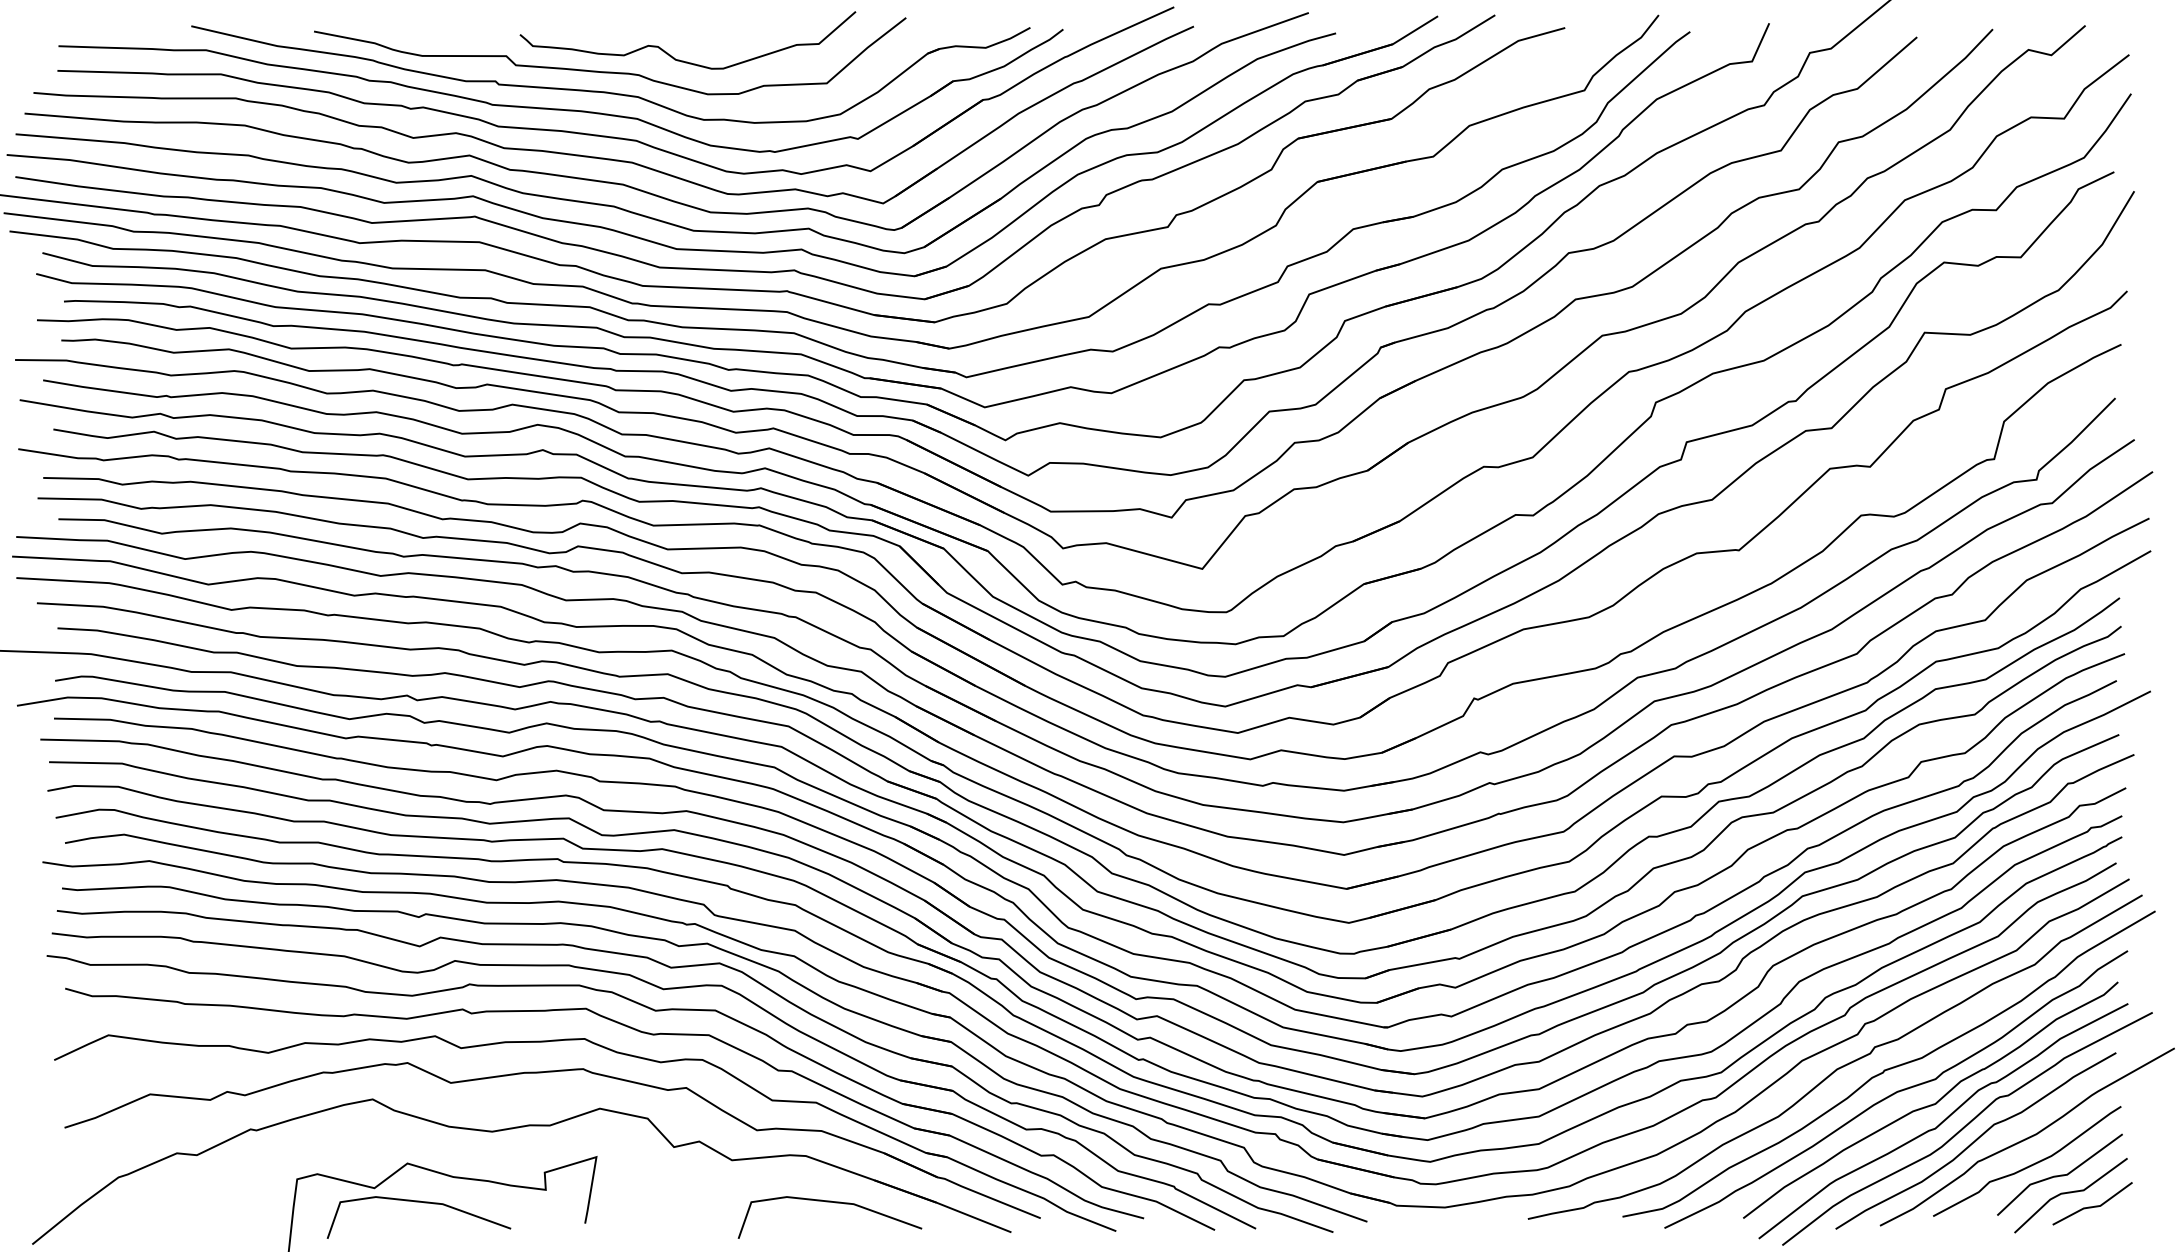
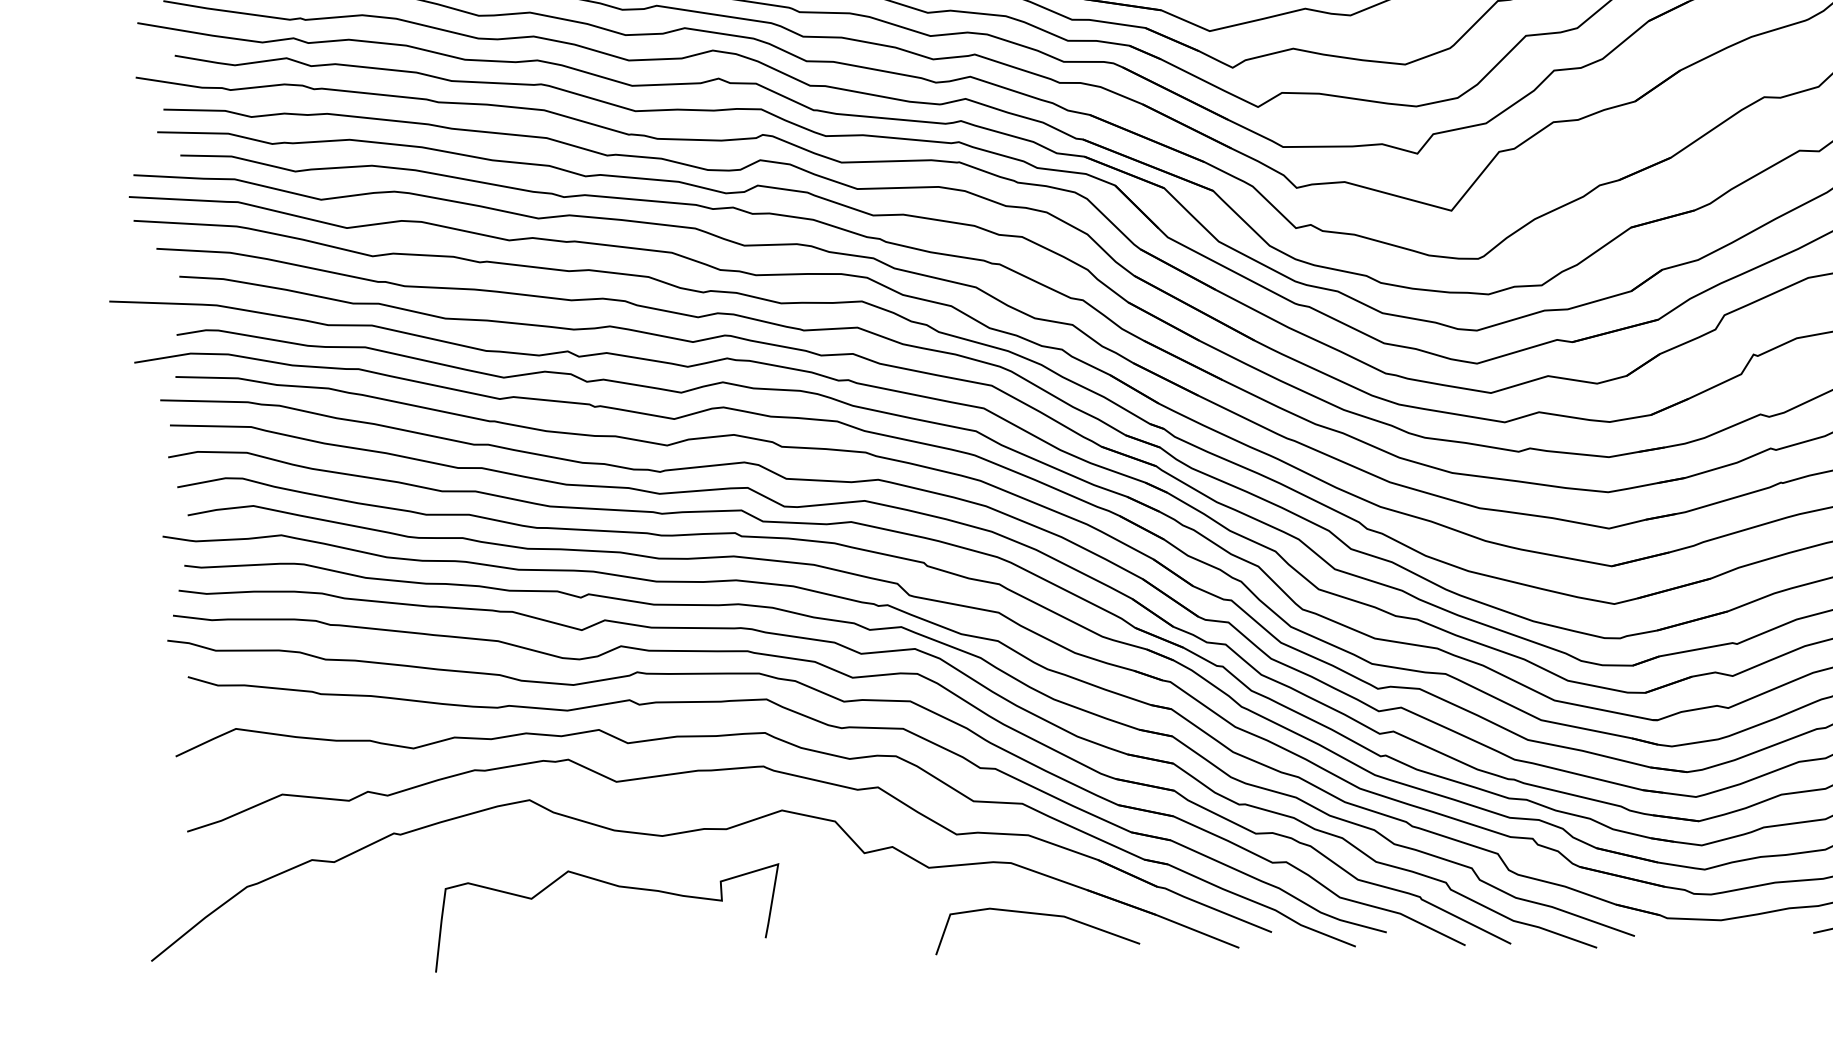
line: (418, 1202) -> (580, 914), removed

